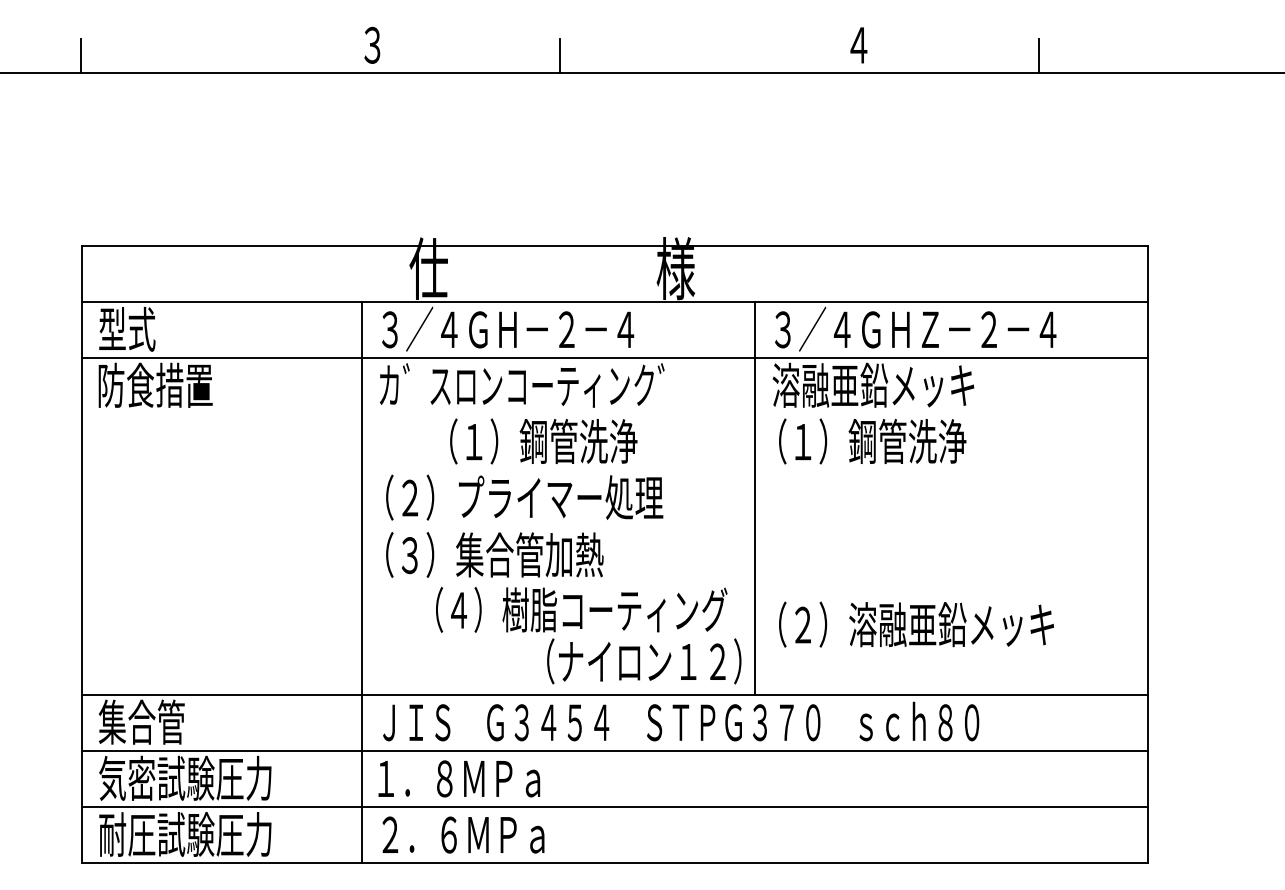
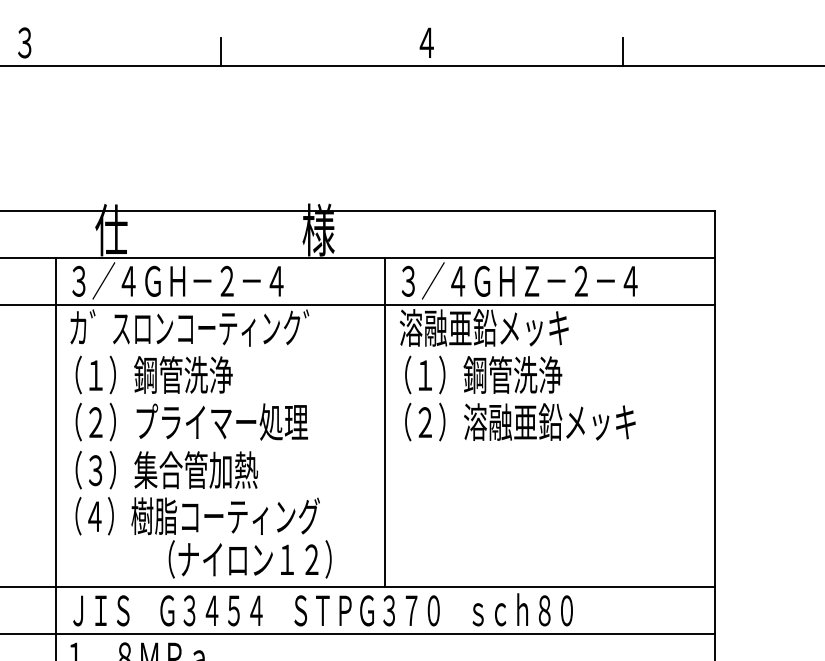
text: (372, 44) -> (24, 42), moved
text: (858, 45) -> (426, 43), moved
text: (543, 441) -> (153, 375), moved
text: (916, 624) -> (520, 421), moved
text: (588, 635) -> (203, 537), moved

